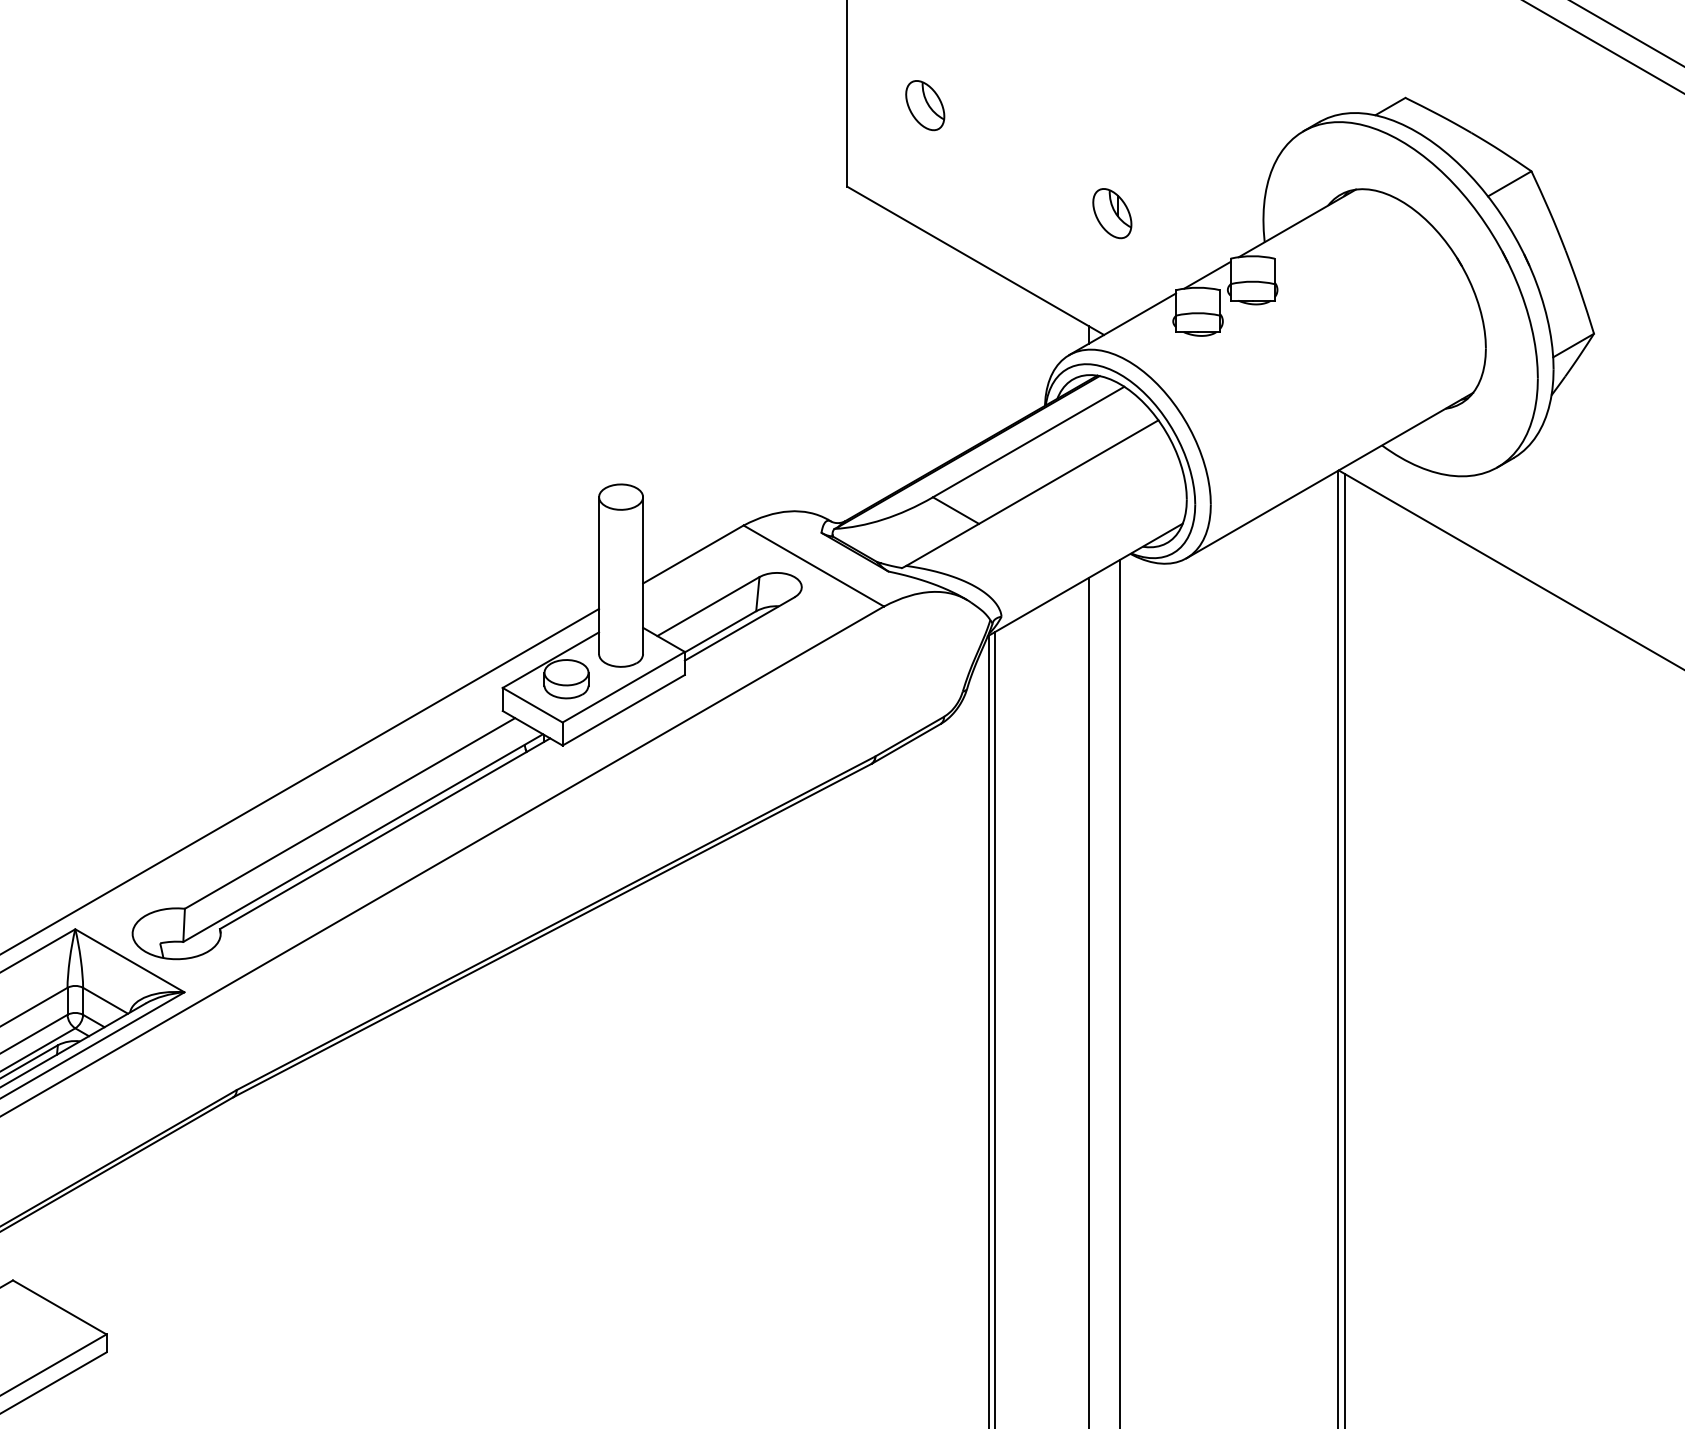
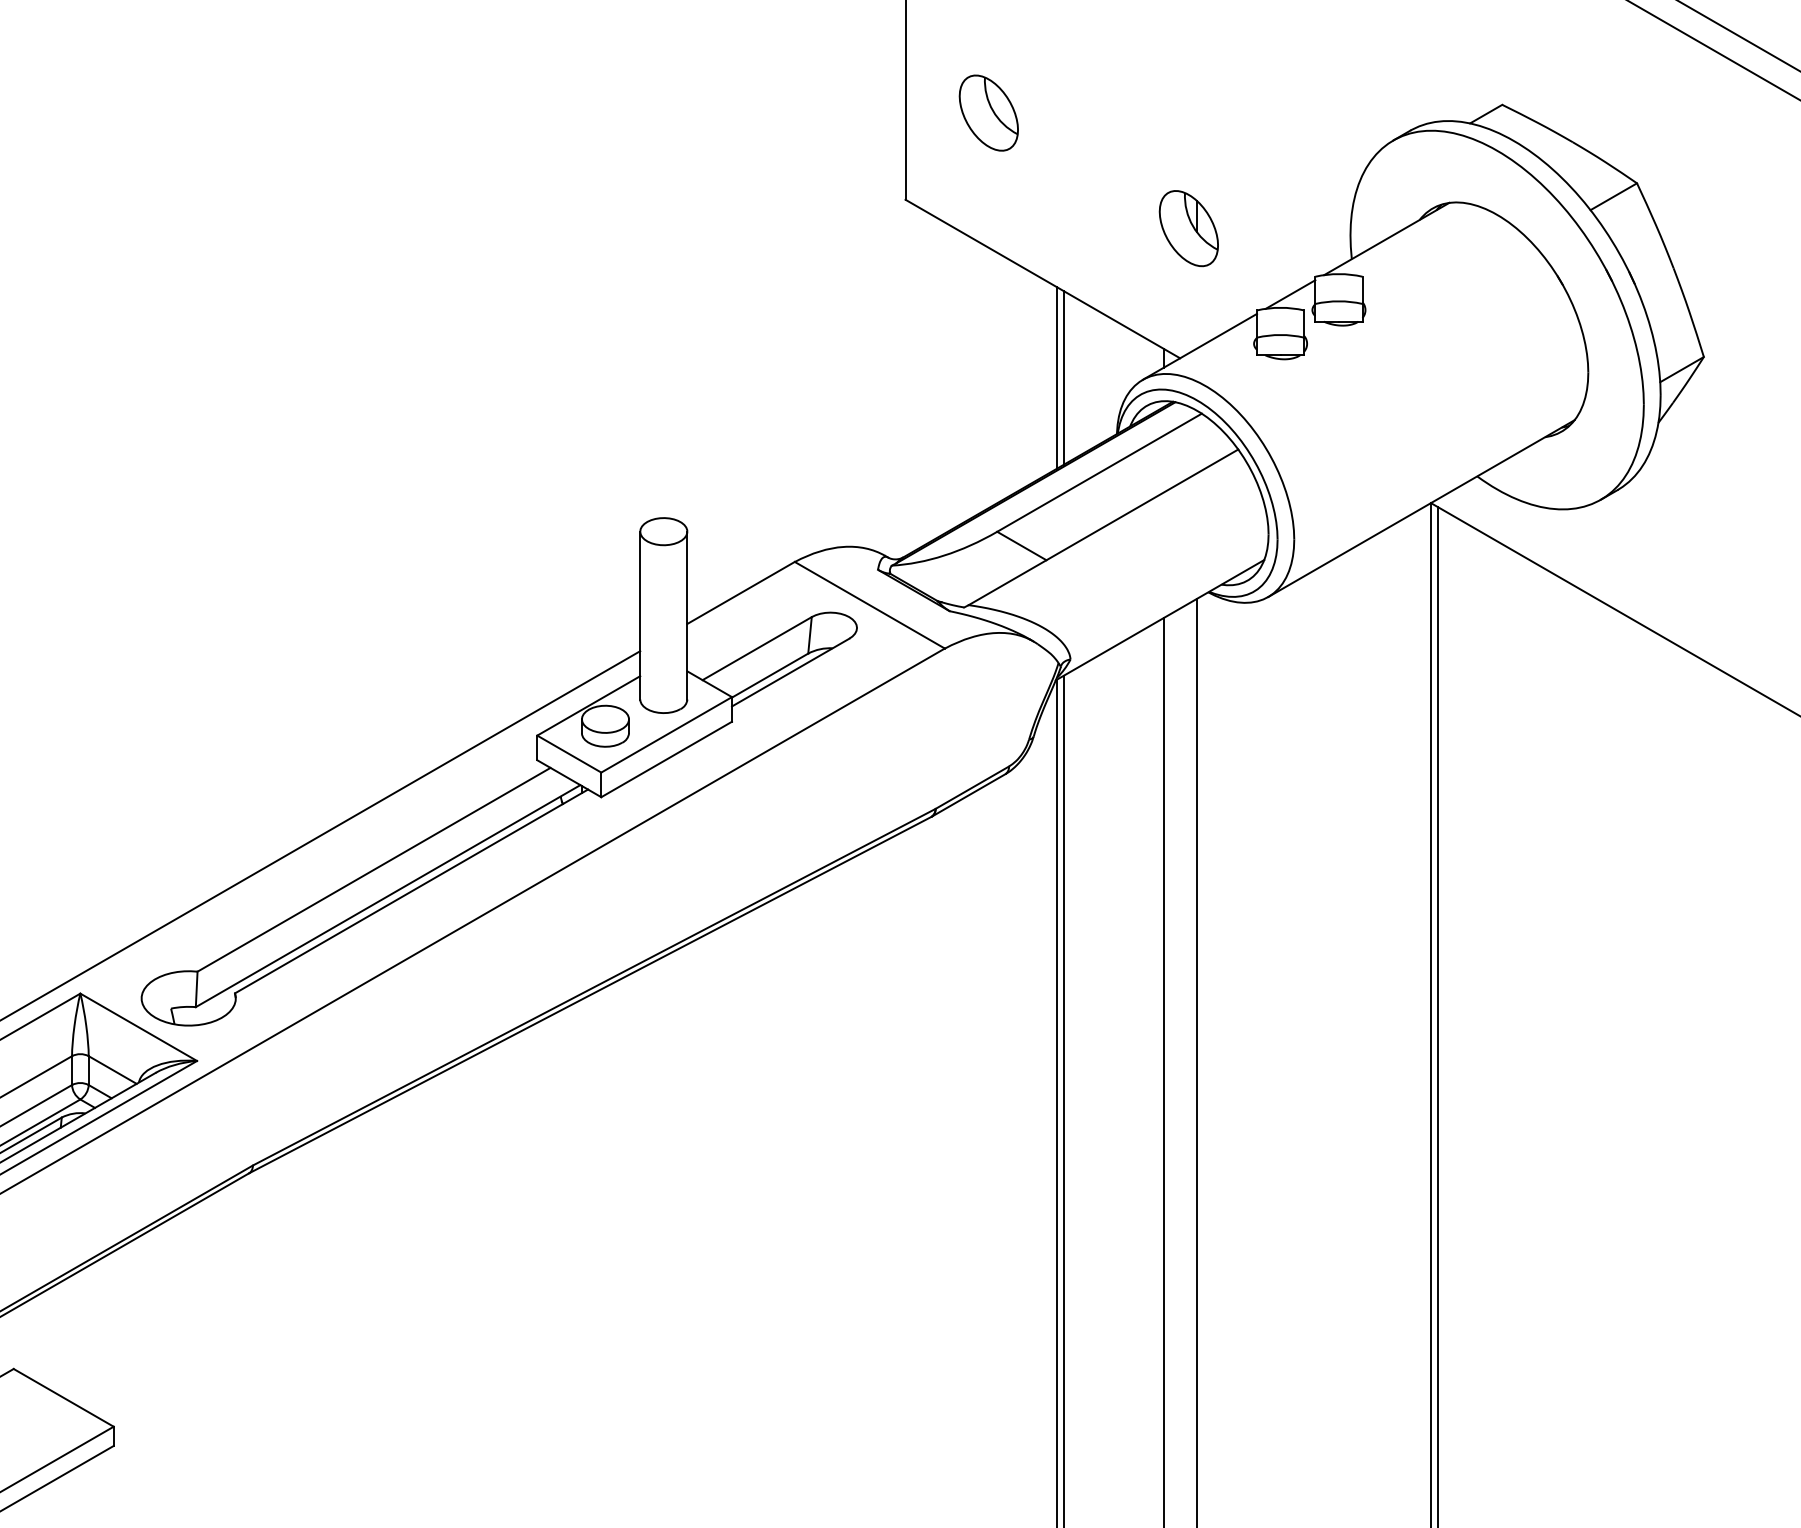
part: (925, 105) -> (989, 112), size x1.43
part: (1112, 213) -> (1189, 228), size x1.43
line: (988, 353) -> (1056, 378), added
line: (995, 353) -> (1064, 378), added

